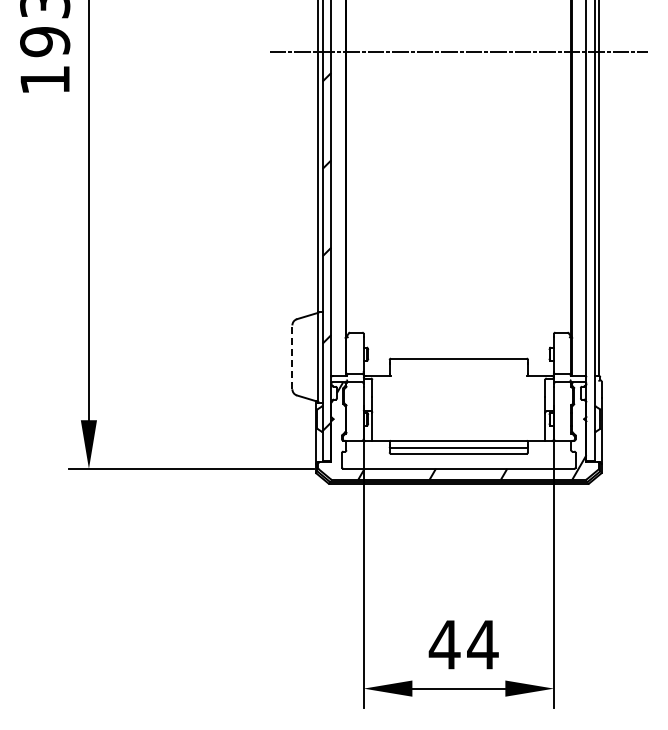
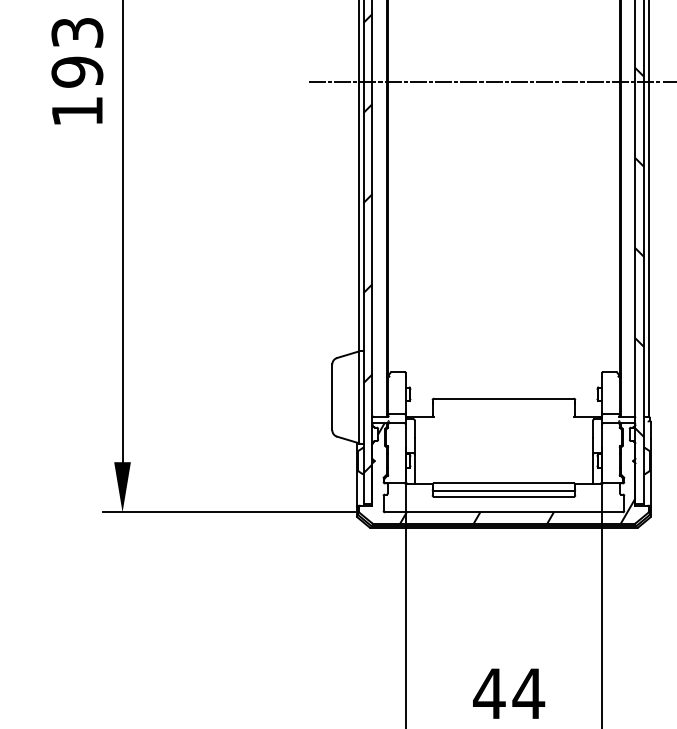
hatch: (590, 217) -> (639, 253), added
line: (292, 357) -> (332, 397), dashed -> solid

